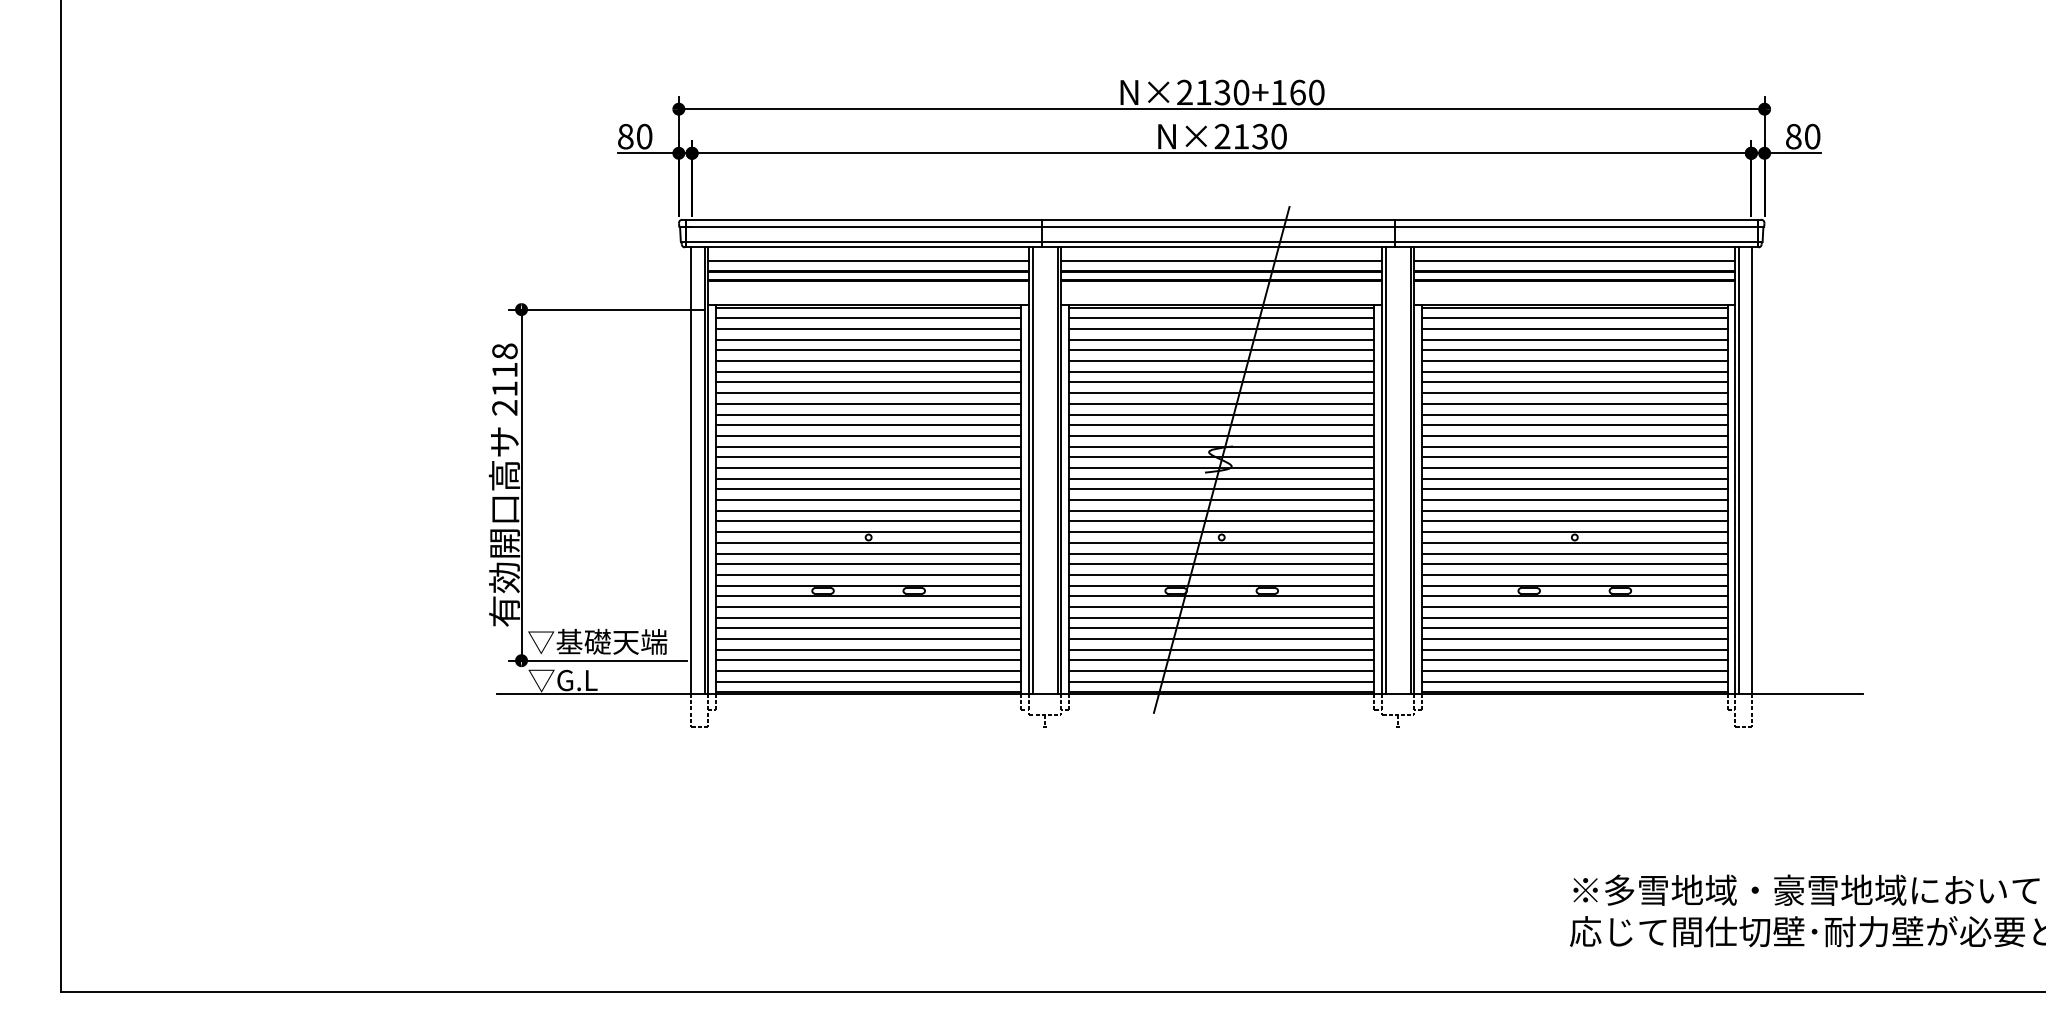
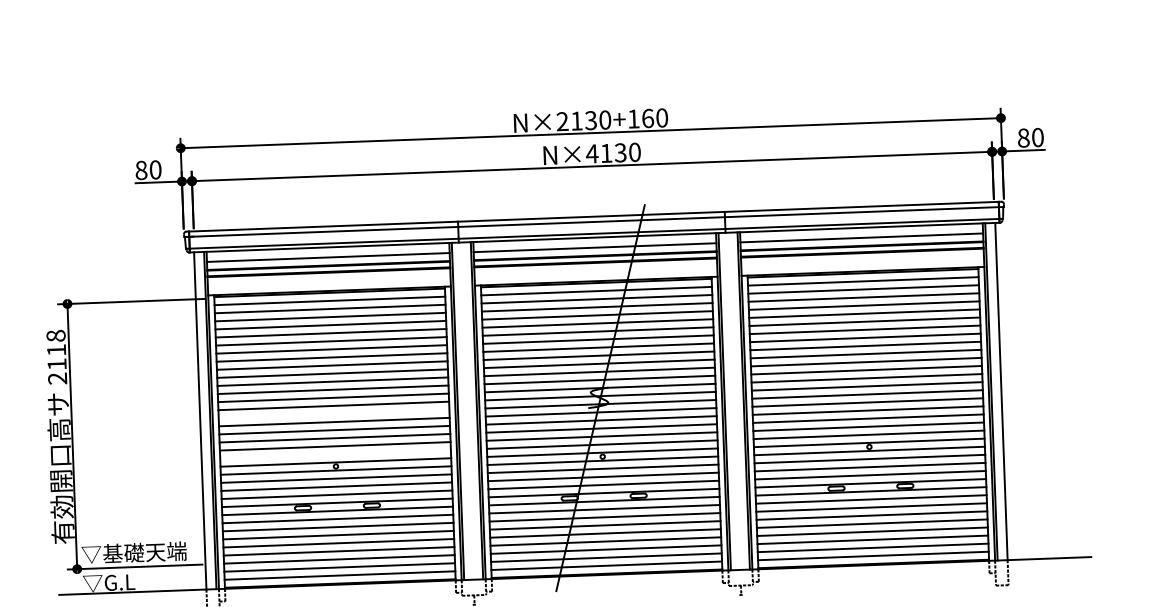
text: (1222, 136) -> (592, 153), N×2130 -> N×4130
line: (868, 468) -> (333, 414), removed
line: (868, 521) -> (335, 454), removed

